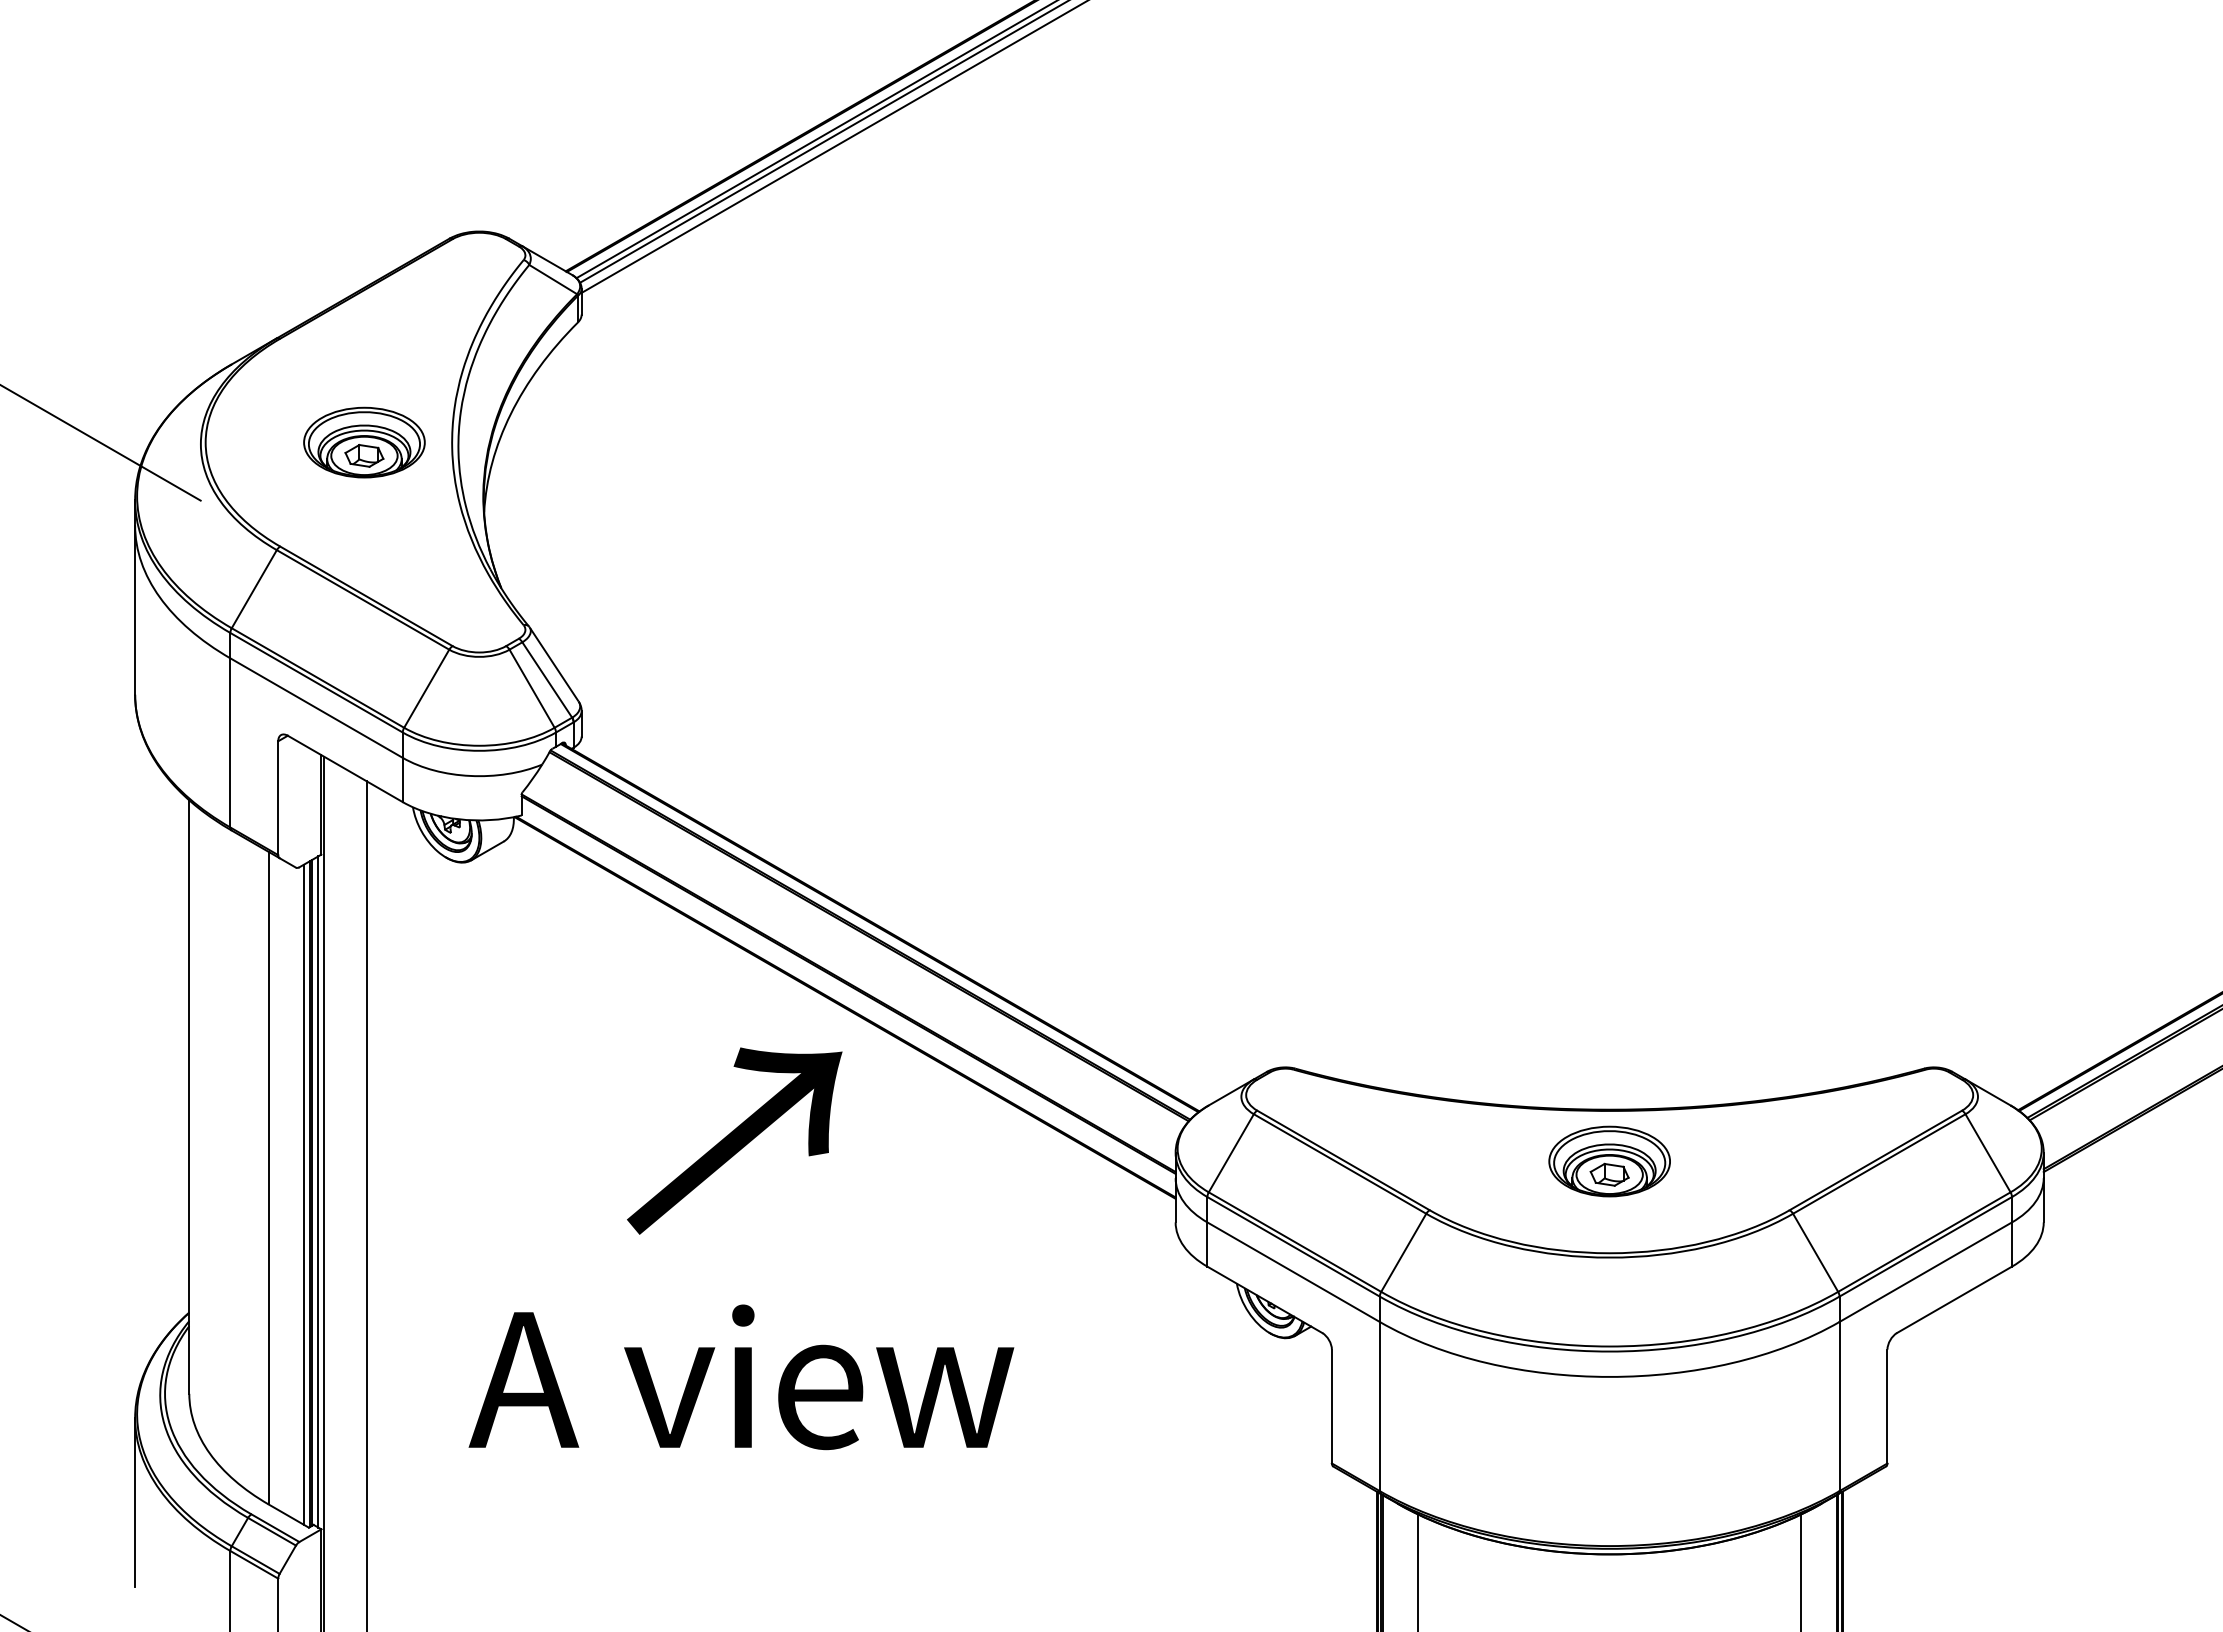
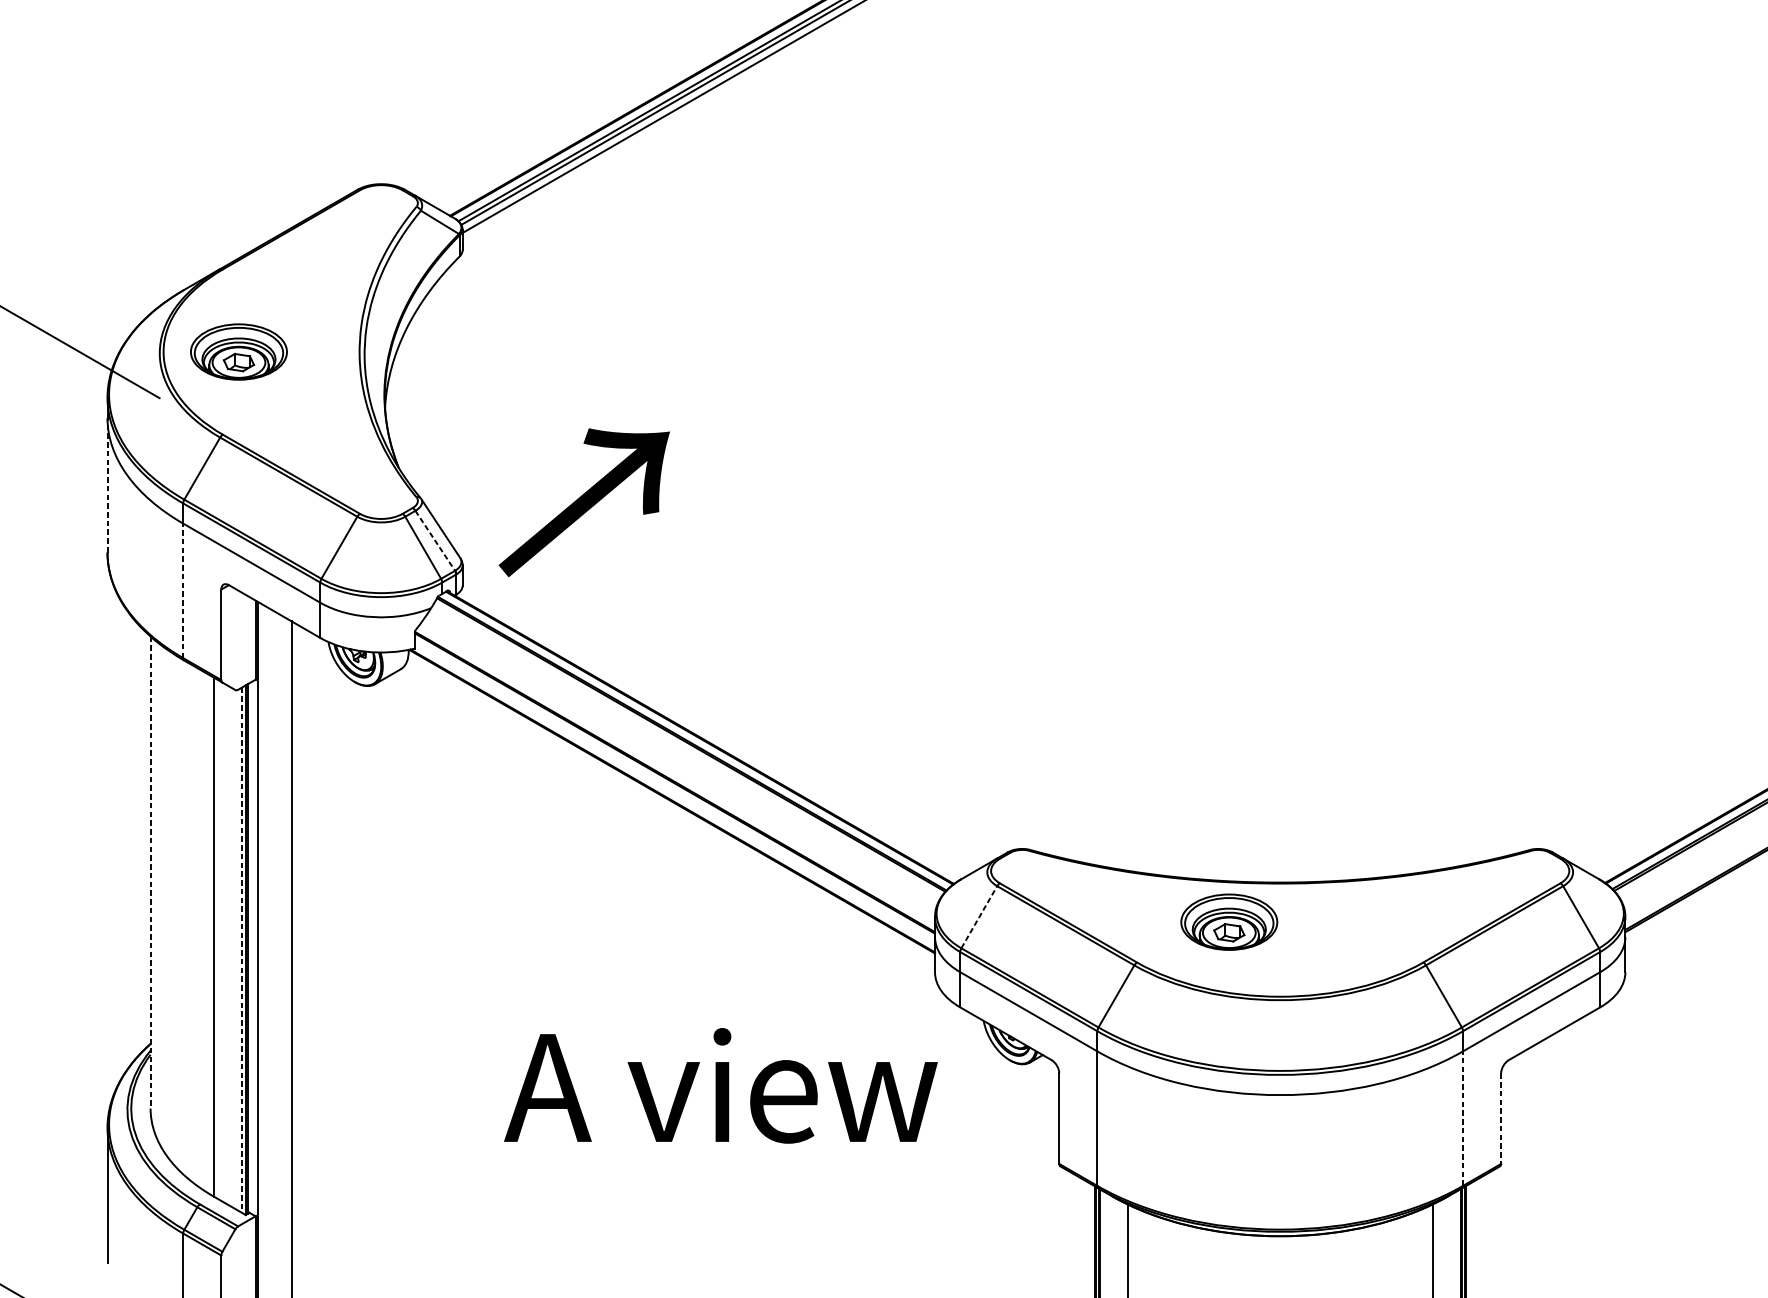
part: (364, 442) -> (239, 351), moved
line: (135, 610) -> (107, 485), solid -> dashed
line: (547, 680) -> (435, 541), solid -> dashed
line: (230, 742) -> (183, 590), solid -> dashed
line: (189, 1097) -> (150, 872), solid -> dashed
text: (734, 1140) -> (584, 502), moved
line: (1231, 1152) -> (979, 916), solid -> dashed
part: (1609, 1161) -> (1229, 922), moved
line: (318, 1191) -> (253, 947), removed
line: (304, 1195) -> (242, 950), solid -> dashed
text: (741, 1377) -> (720, 1086), moved
line: (1839, 1406) -> (1462, 1118), solid -> dashed
line: (1887, 1406) -> (1501, 1118), solid -> dashed

